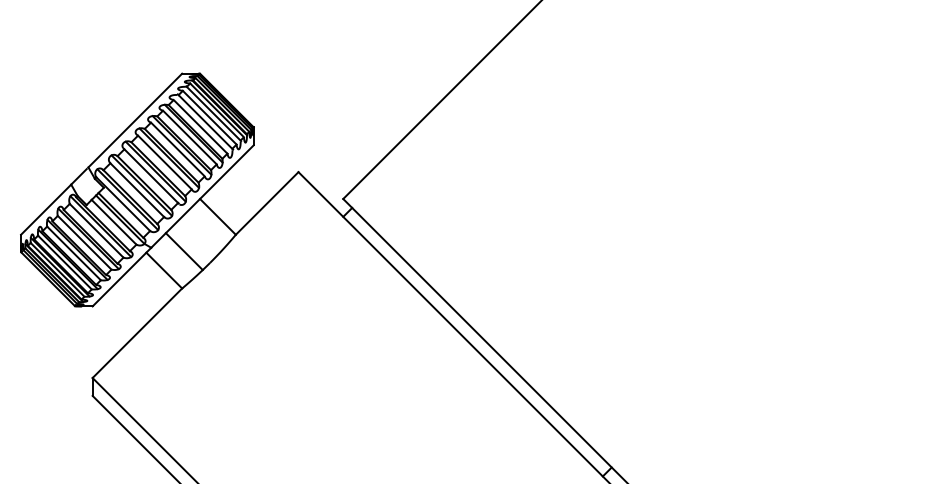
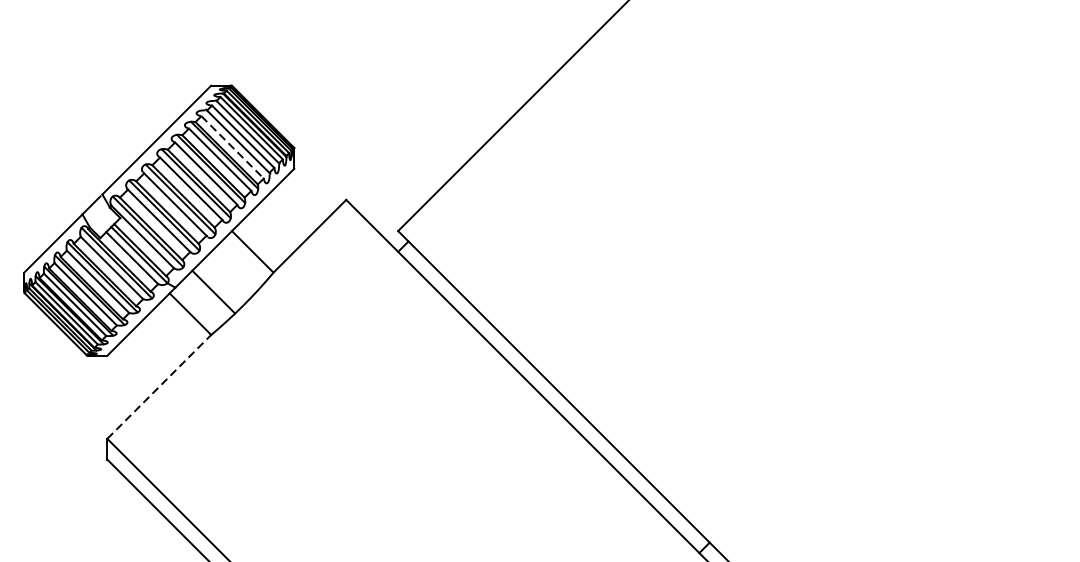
line: (200, 126) -> (232, 146), solid -> dashed
line: (137, 332) -> (159, 386), solid -> dashed

